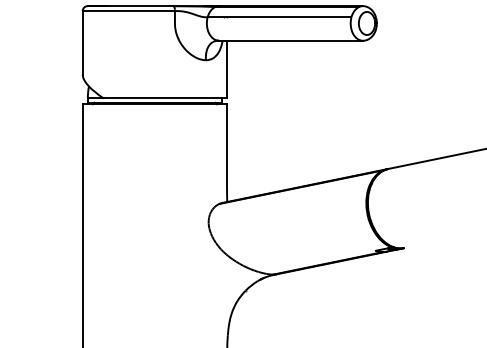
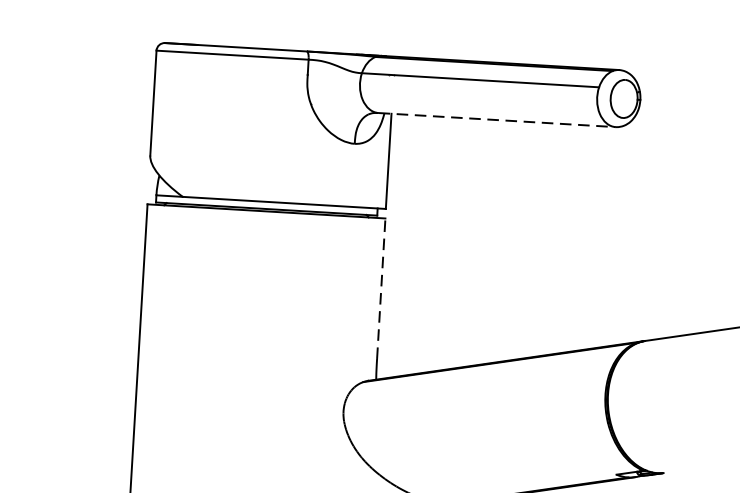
line: (291, 40) -> (497, 119), solid -> dashed
line: (227, 146) -> (382, 288), solid -> dashed

